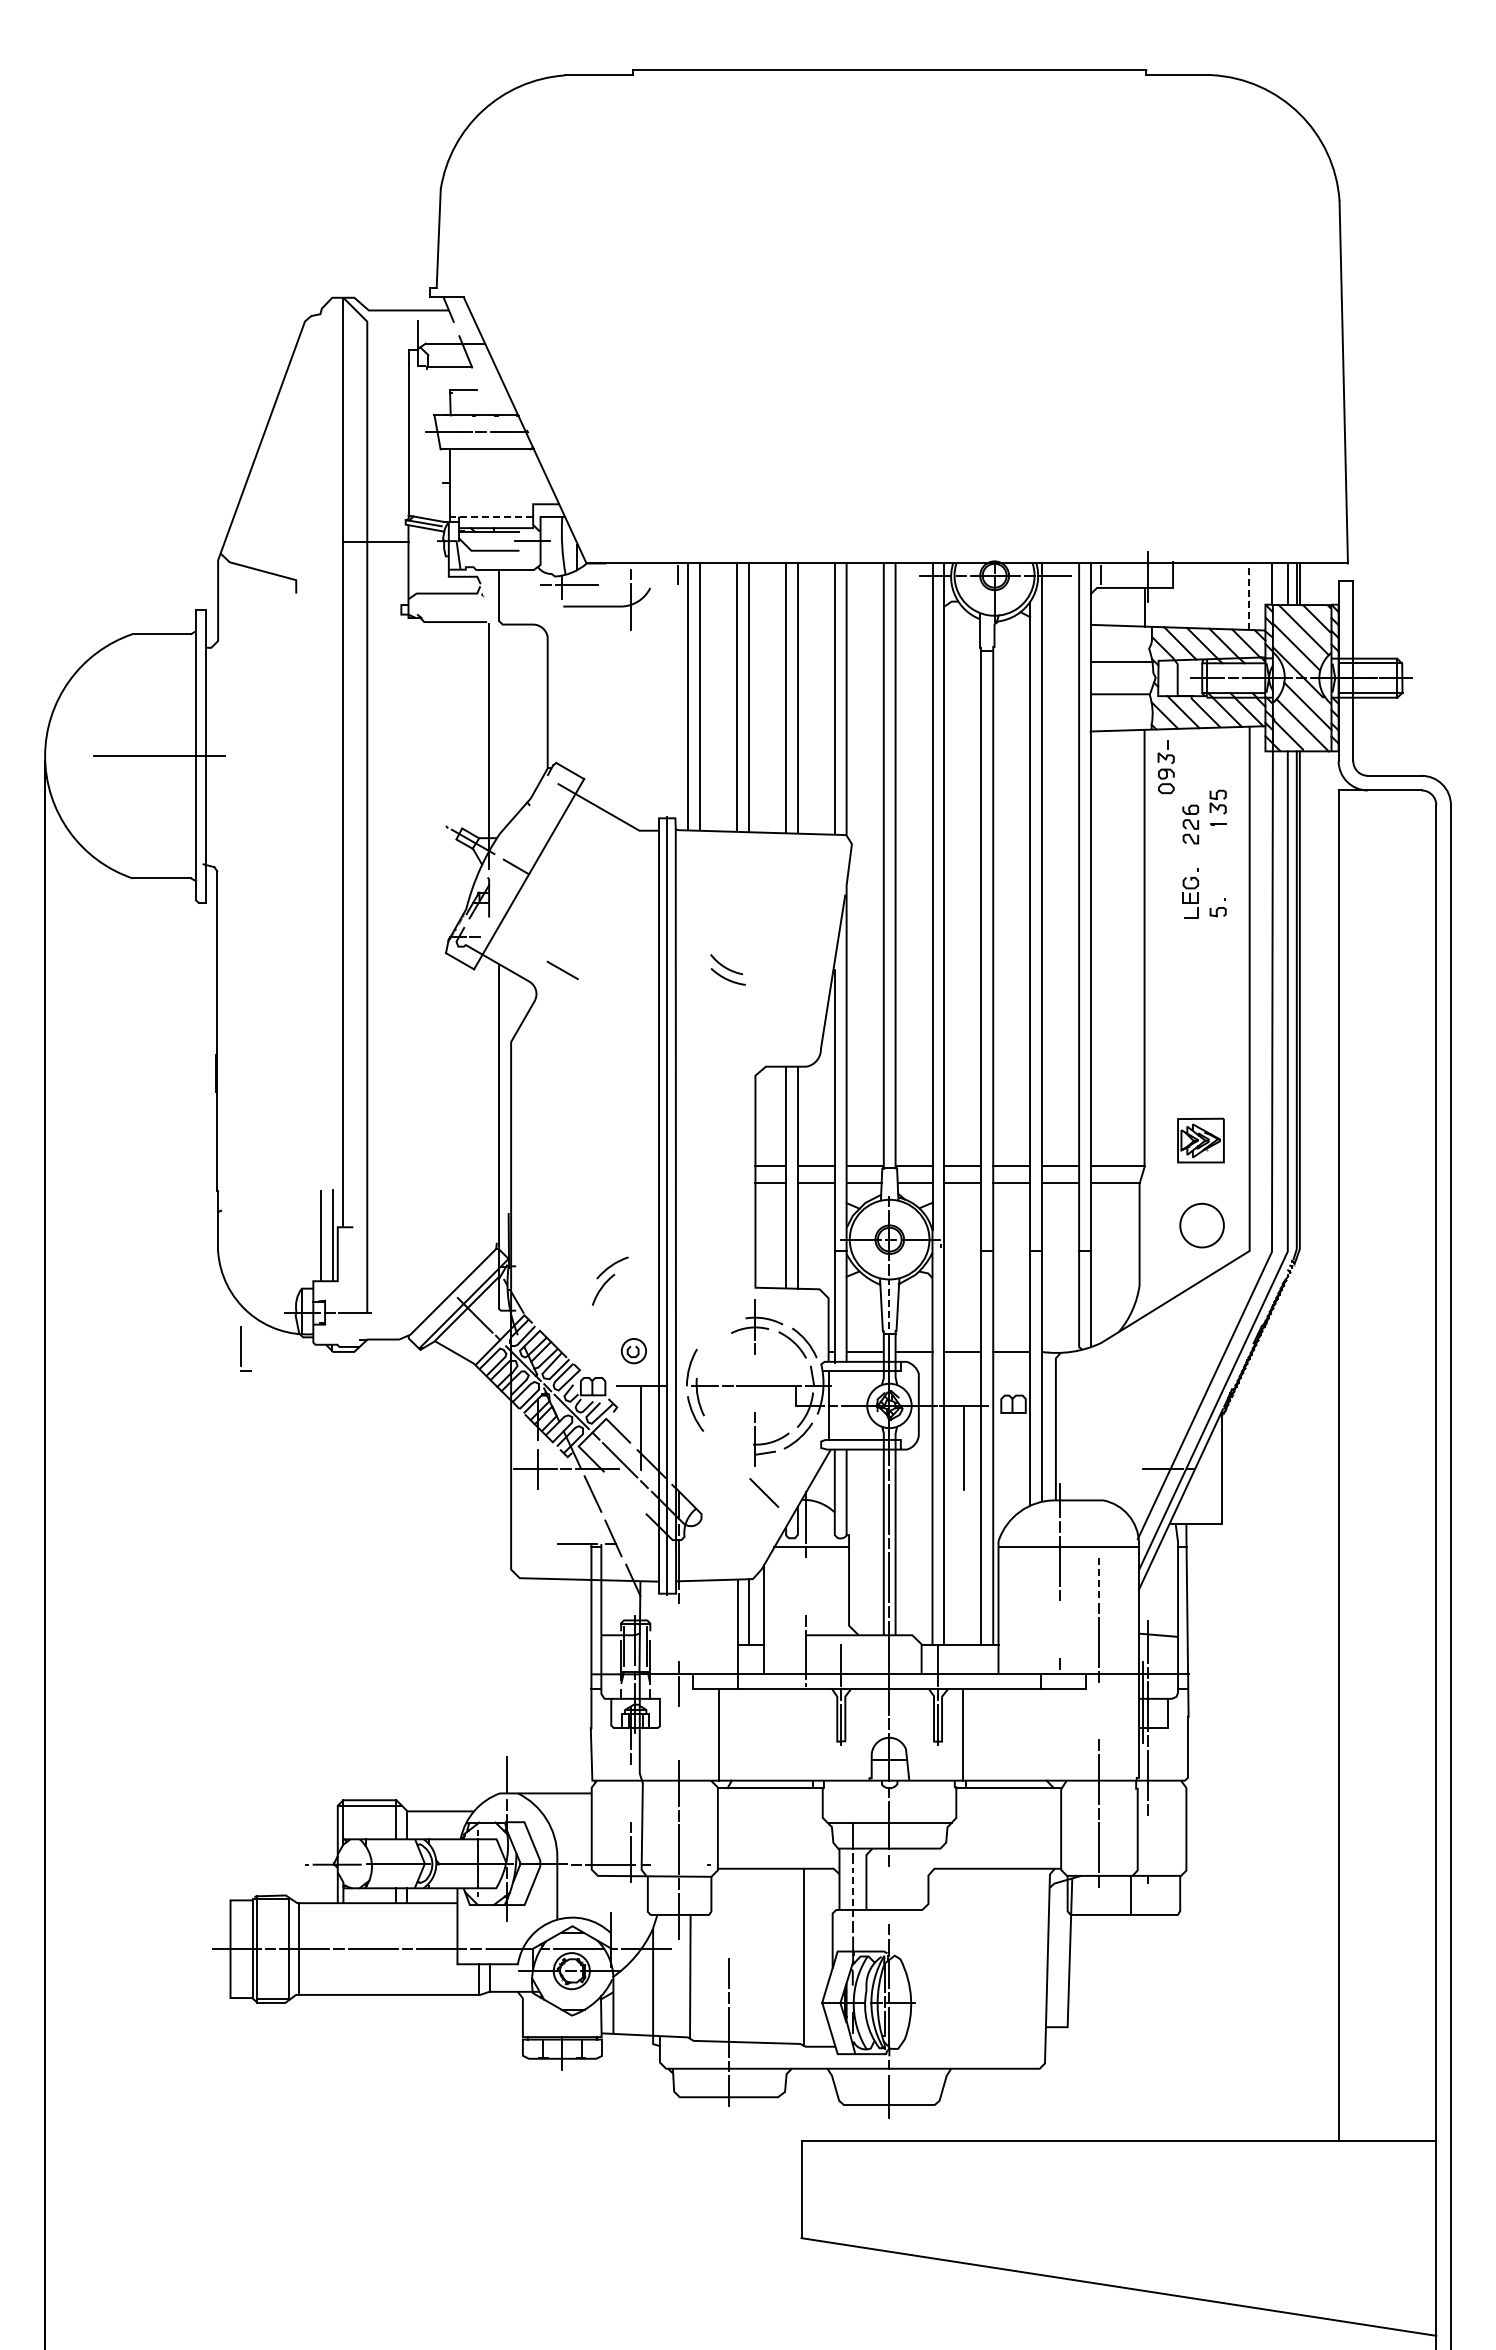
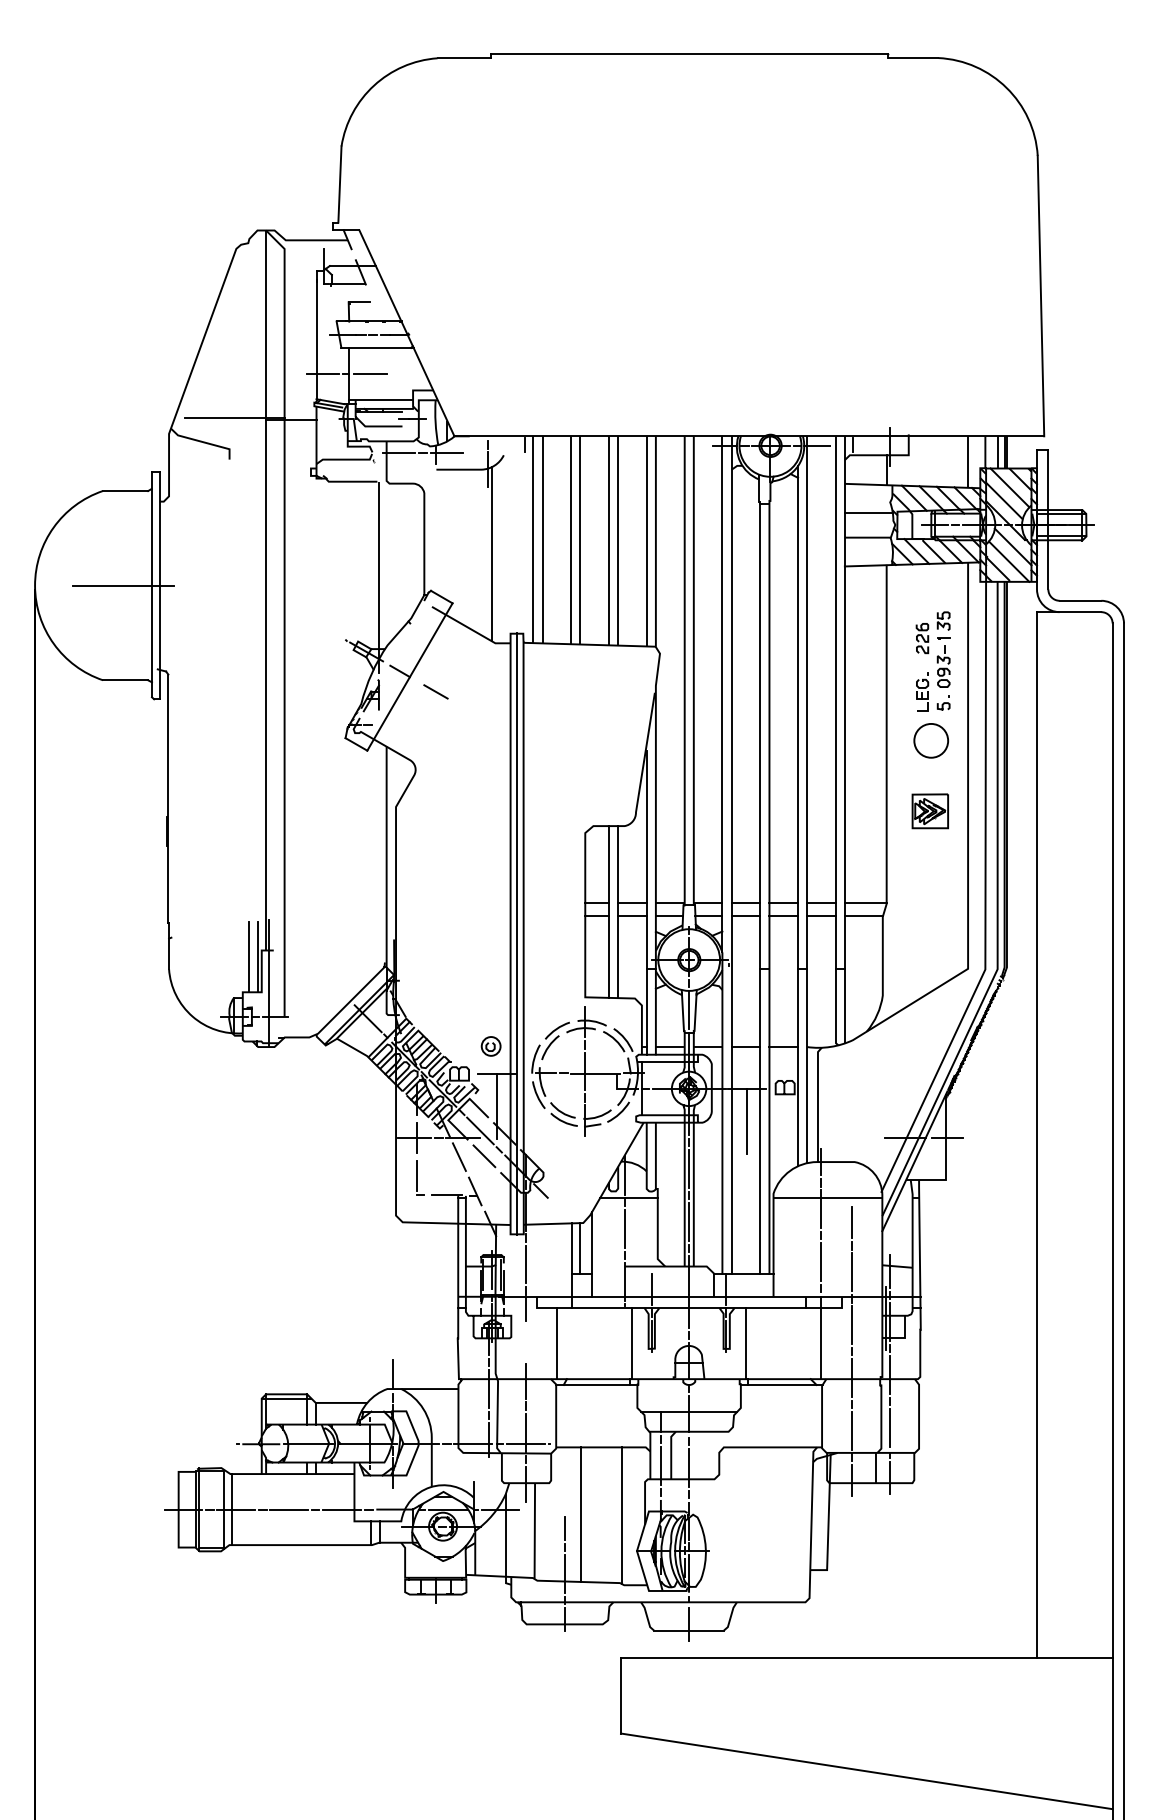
line: (416, 483) -> (322, 374), added
line: (478, 483) -> (370, 374), added
line: (491, 516) -> (380, 399), dashed -> solid
line: (302, 539) -> (234, 417), added
line: (515, 585) -> (399, 453), added
line: (1249, 596) -> (967, 461), dashed -> solid
line: (634, 714) -> (491, 553), added
part: (1165, 766) -> (943, 666), moved
line: (562, 969) -> (435, 691), moved
part: (727, 969) -> (563, 1114), moved
part: (1200, 1140) -> (930, 811), moved
circle: (1201, 1225) -> (930, 740), moved
line: (347, 1269) -> (269, 983), added
part: (610, 1280) -> (555, 1040), moved
line: (889, 1304) -> (689, 1010), dashed -> solid
part: (245, 1348) -> (420, 1177), moved
line: (755, 1383) -> (585, 1071), added
line: (1222, 1469) -> (947, 1138), added
line: (764, 1492) -> (484, 1155), moved
line: (698, 1537) -> (541, 1190), added
line: (1099, 1578) -> (851, 1222), dashed -> solid
line: (806, 1586) -> (624, 1228), added
line: (1060, 1629) -> (821, 1262), added
line: (679, 1632) -> (526, 1264), added
line: (1099, 1710) -> (851, 1324), added
line: (1060, 1727) -> (821, 1337), added
line: (815, 1734) -> (631, 1343), added
line: (630, 1792) -> (488, 1388), added
line: (1148, 1843) -> (889, 1427), added
line: (678, 1864) -> (525, 1444), added
line: (852, 1892) -> (660, 1465), dashed -> solid
line: (889, 1894) -> (689, 1467), added
line: (1148, 1908) -> (889, 1478), added
line: (1099, 1911) -> (851, 1480), added
line: (750, 1955) -> (581, 1514), added

